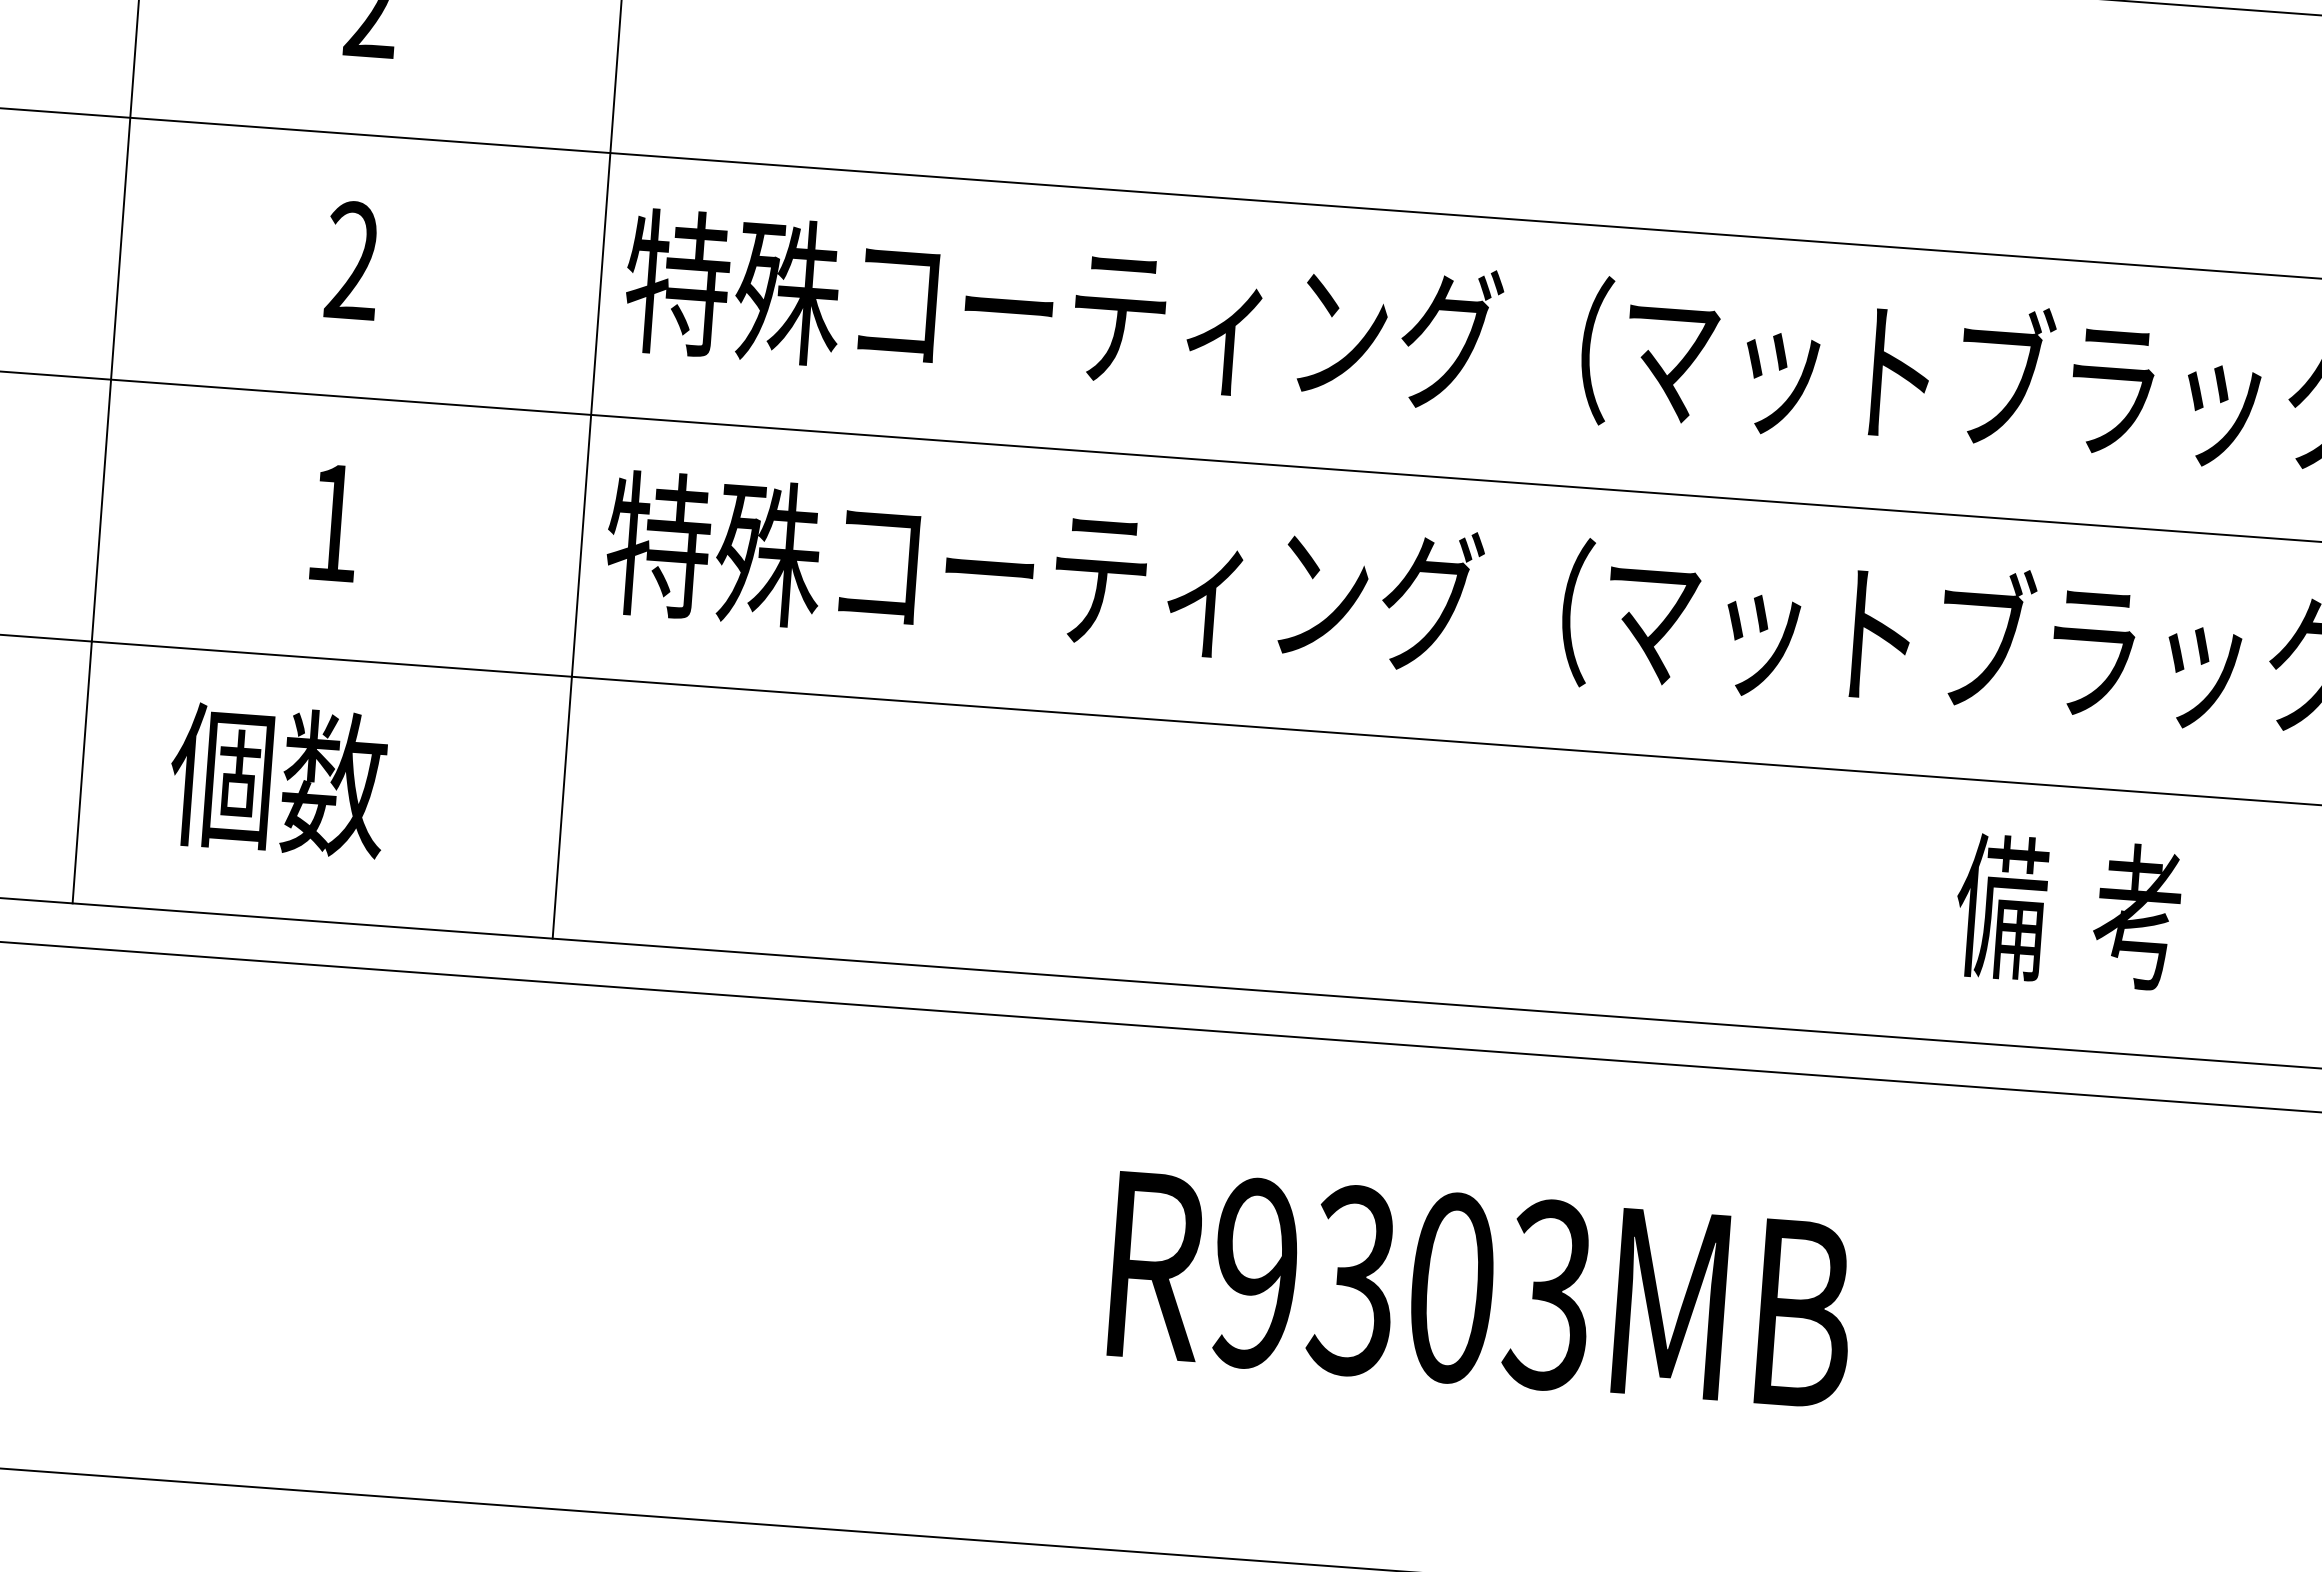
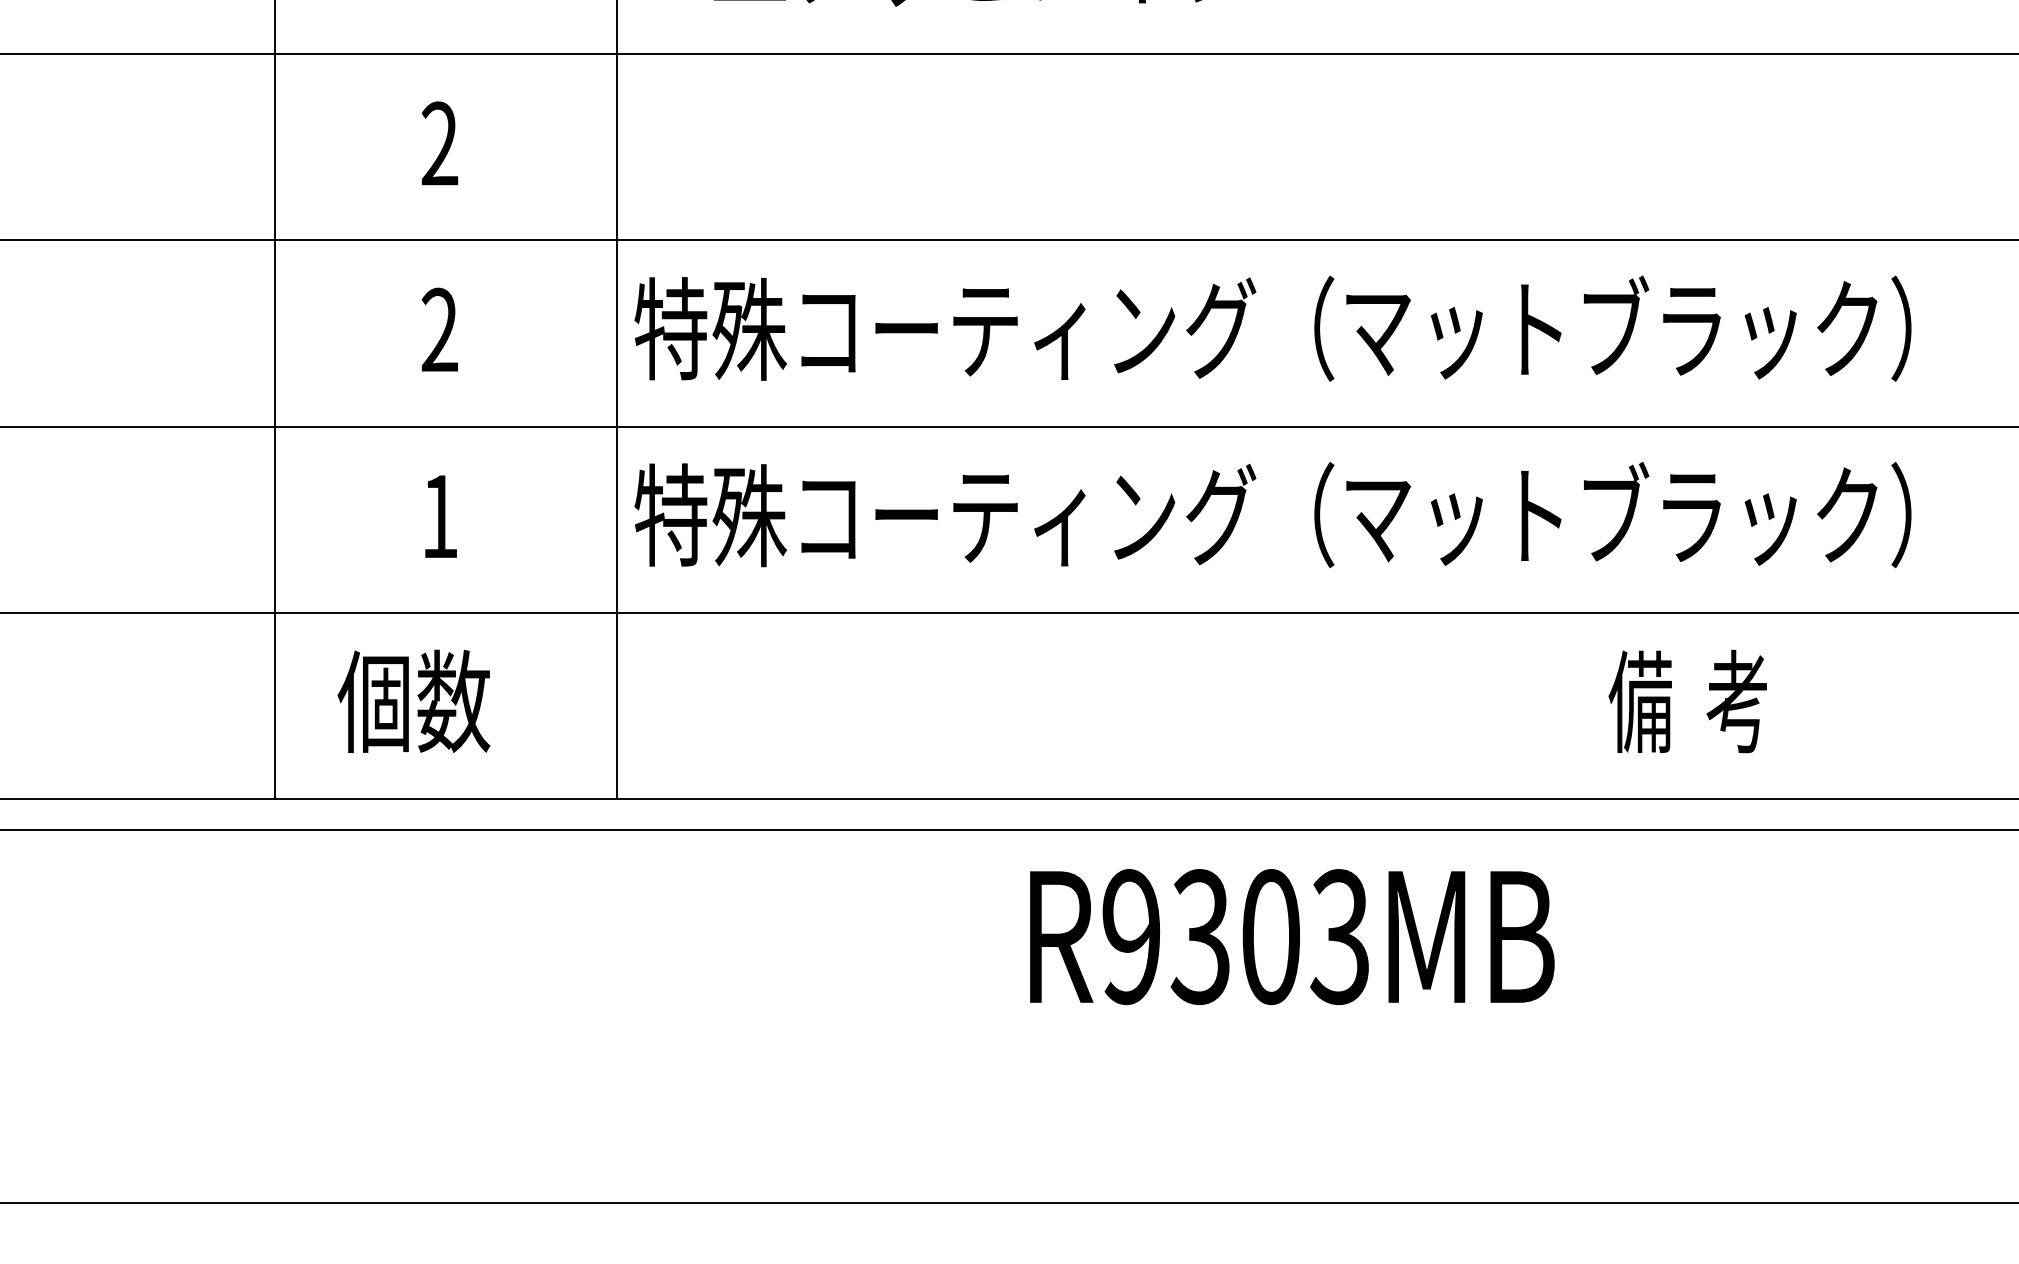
text: (1481, 1290) -> (1292, 937), moved

